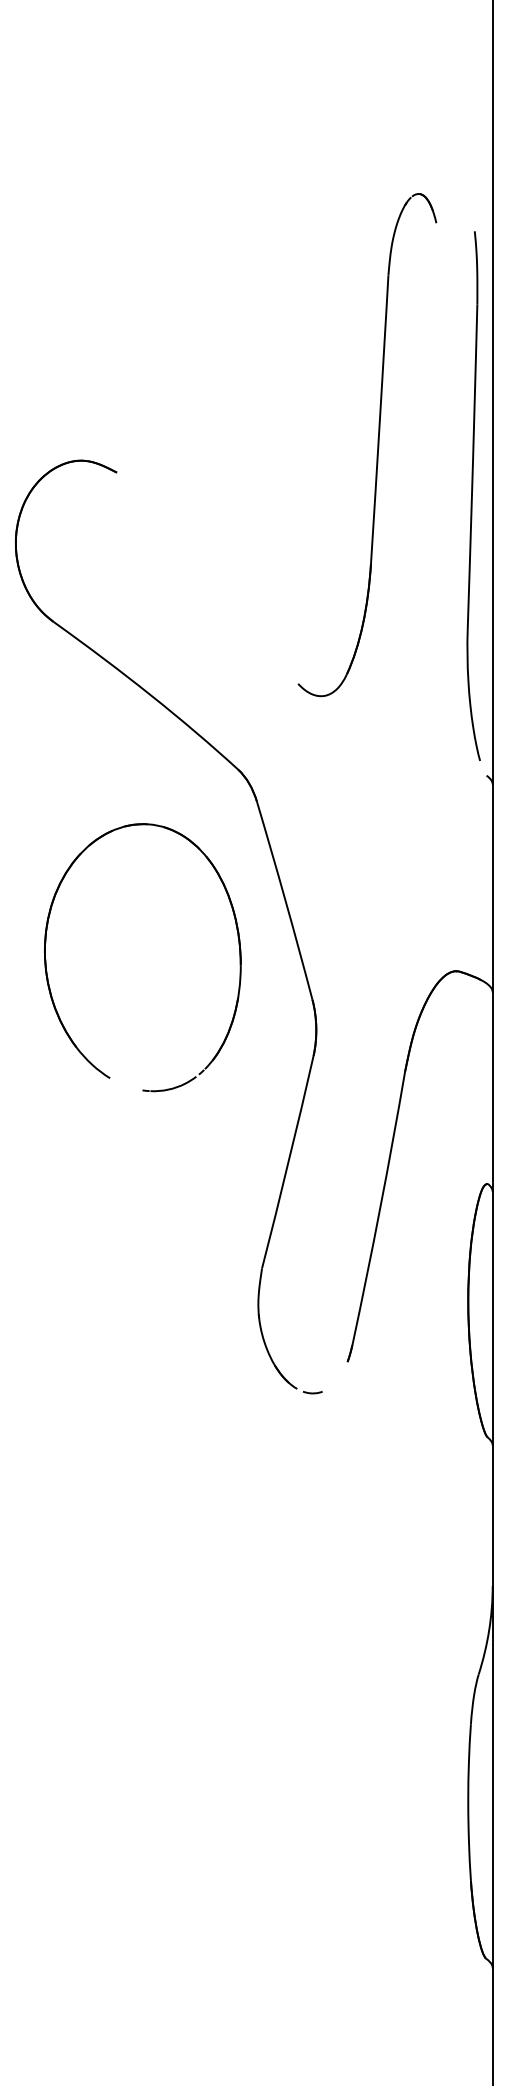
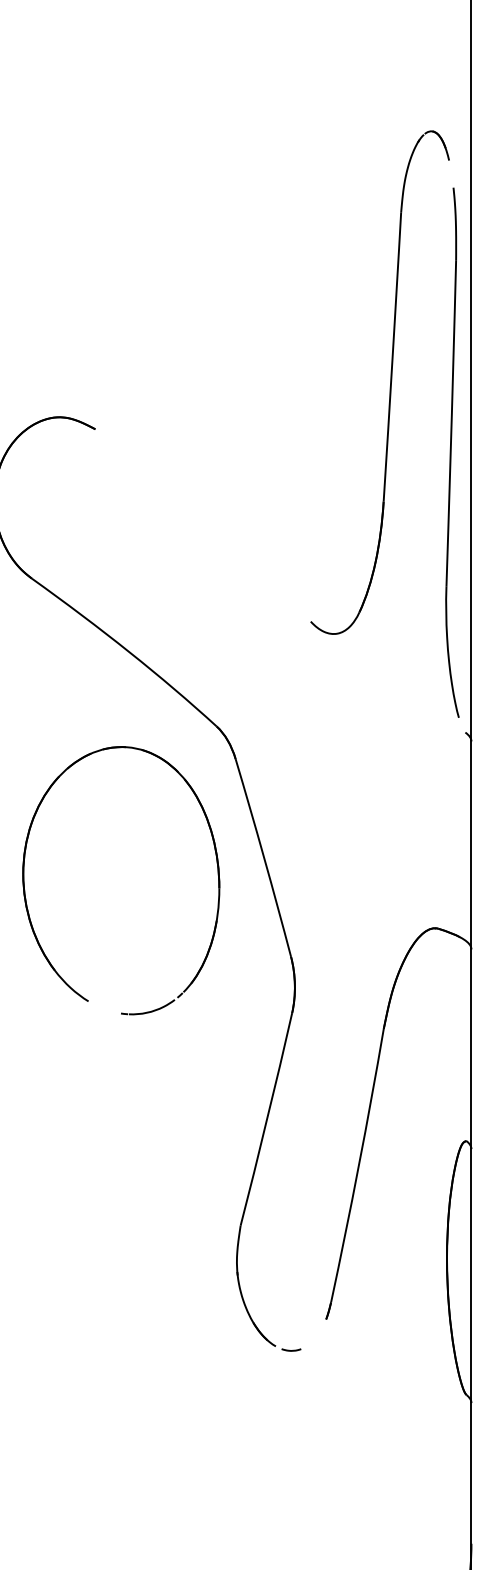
part: (377, 445) -> (390, 383), moved
part: (46, 959) -> (24, 882), moved

